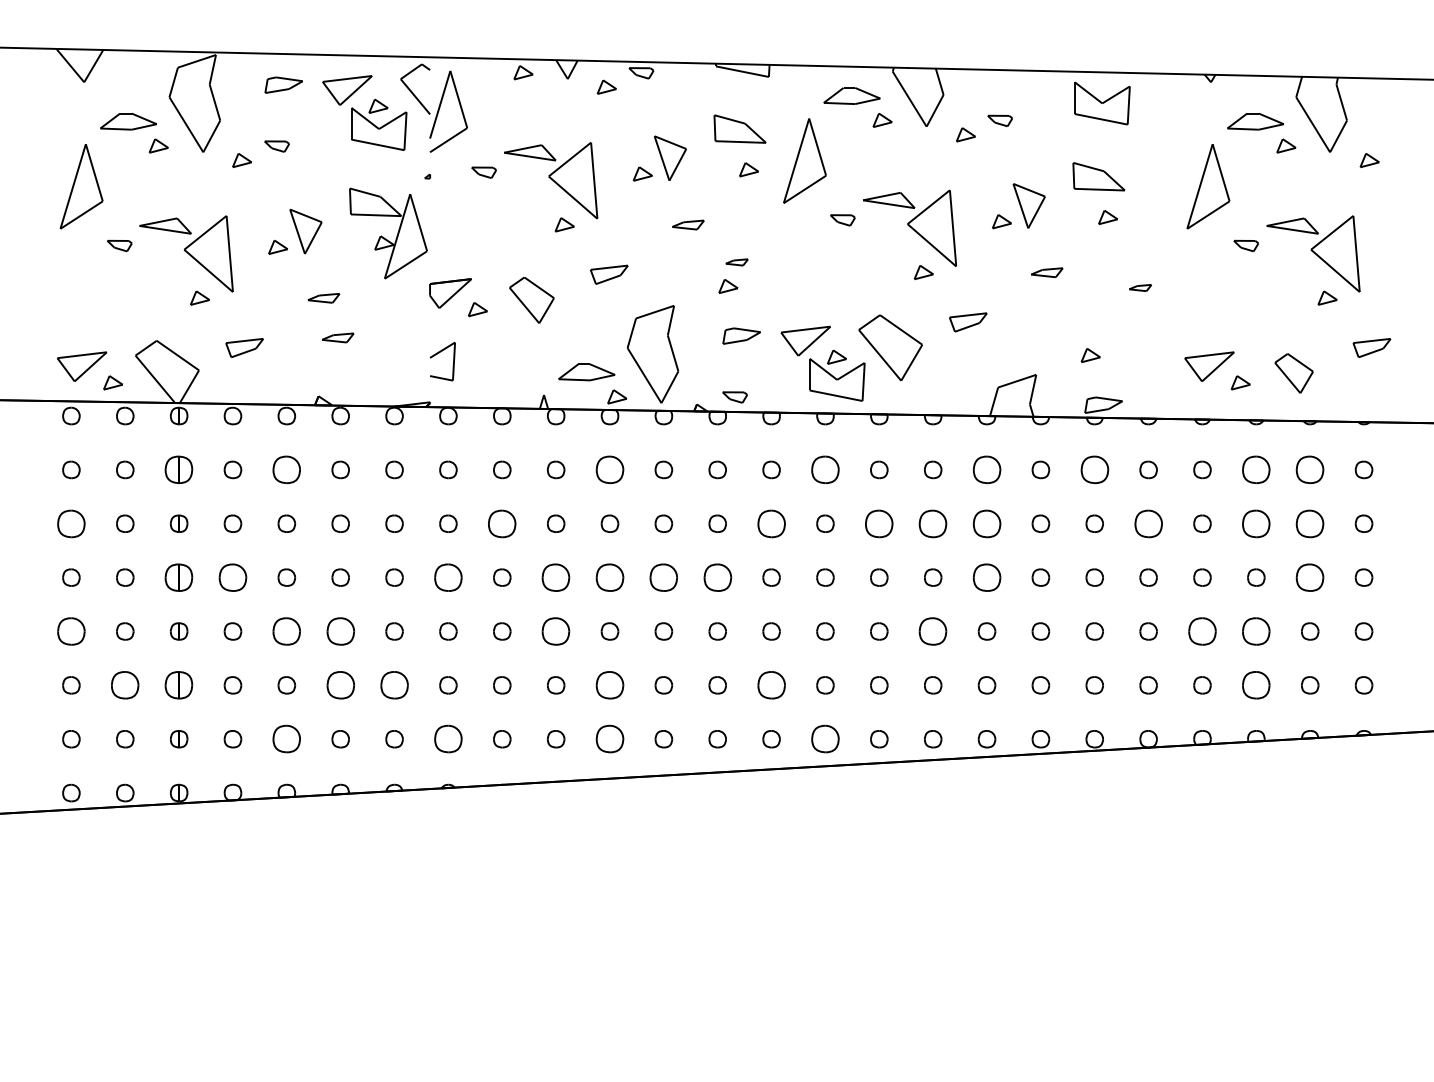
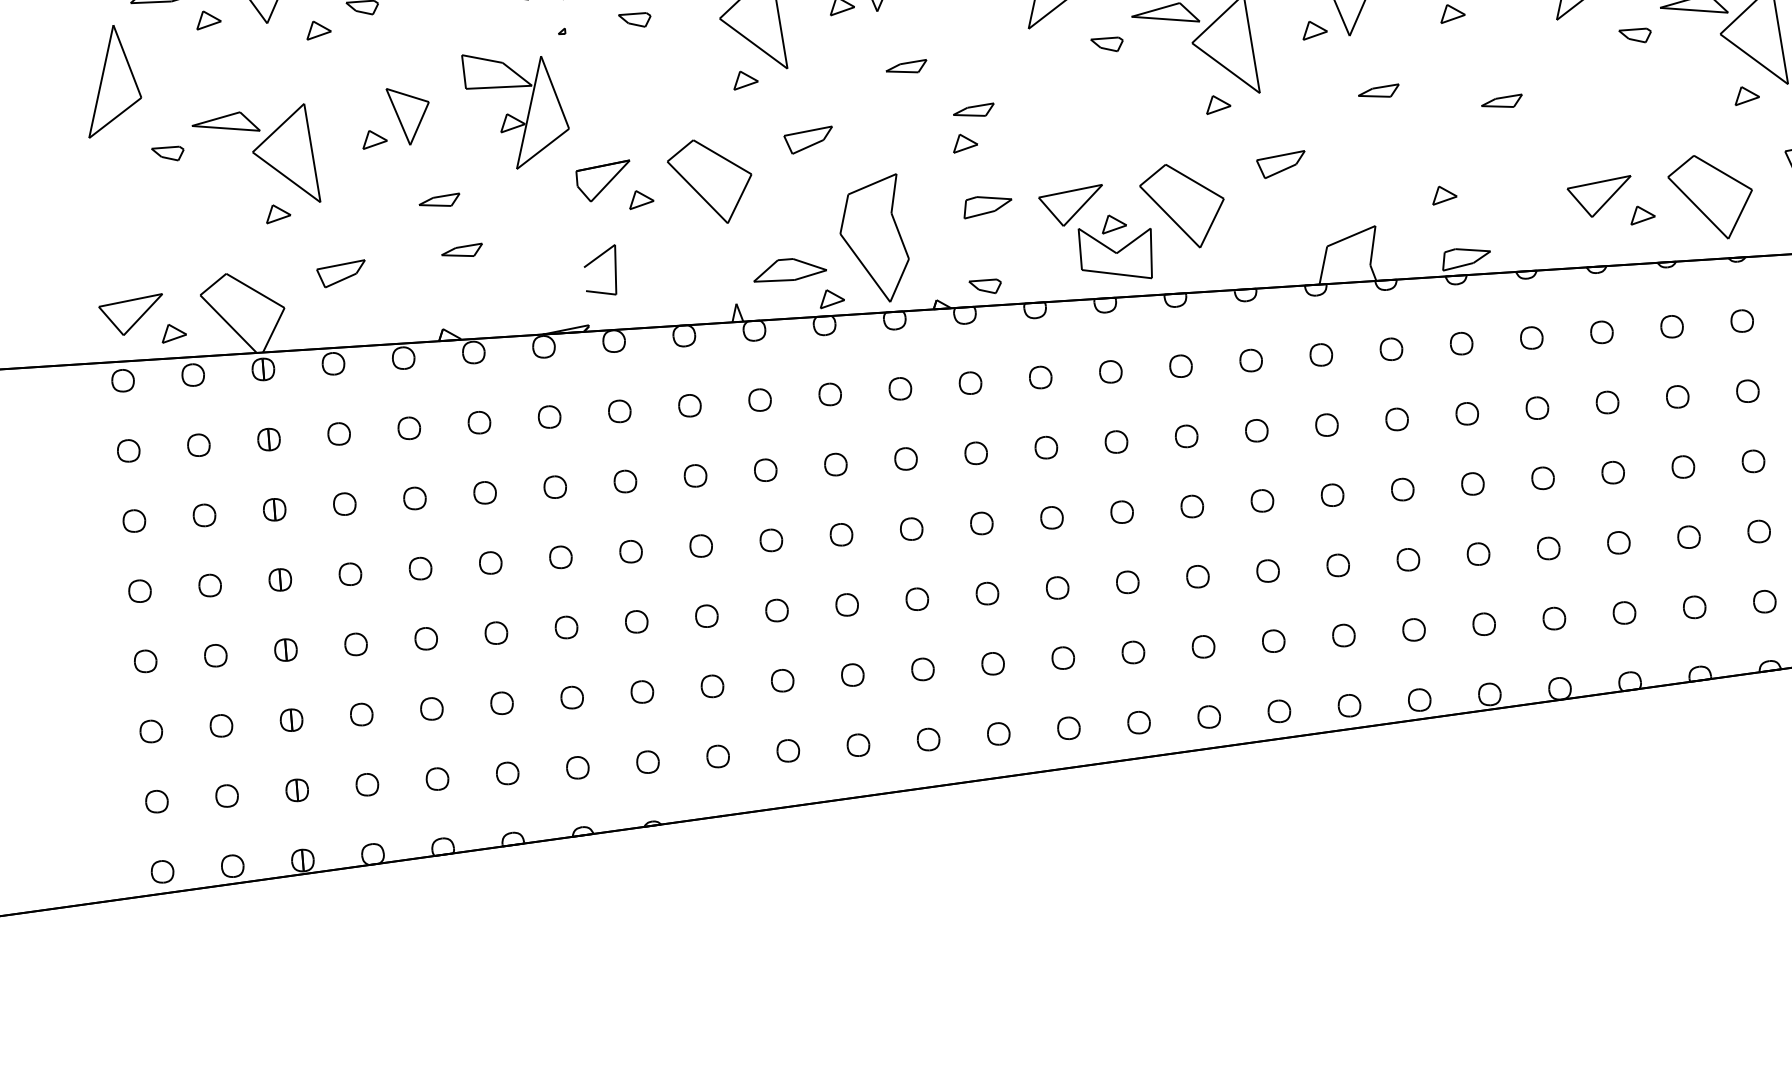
part: (736, 262) -> (973, 111), size x1.43
part: (1140, 287) -> (1502, 101), size x1.43
part: (531, 300) -> (710, 182), size x1.43
part: (1293, 373) -> (1710, 197), size x1.67
part: (179, 469) -> (269, 439), size x0.62
part: (286, 469) -> (408, 427), size x0.62
part: (609, 469) -> (829, 393), size x0.62
part: (825, 469) -> (1110, 371), size x0.62
part: (986, 469) -> (1320, 354), size x0.62
part: (1094, 469) -> (1461, 343), size x0.62
part: (1256, 469) -> (1672, 326), size x0.62
part: (1310, 469) -> (1742, 320), size x0.62
part: (71, 523) -> (134, 520), size x0.62
part: (502, 523) -> (695, 475), size x0.62
part: (771, 523) -> (1046, 447), size x0.62
part: (879, 523) -> (1186, 436), size x0.62
part: (933, 523) -> (1257, 430), size x0.62
part: (986, 523) -> (1326, 424), size x0.62
part: (1148, 523) -> (1537, 407), size x0.62
part: (1256, 523) -> (1677, 396), size x0.62
part: (1310, 523) -> (1748, 390), size x0.62
part: (179, 577) -> (280, 579), size x0.62
part: (232, 577) -> (349, 574), size x0.62
part: (448, 577) -> (631, 551), size x0.62
part: (556, 577) -> (771, 540), size x0.62
part: (609, 577) -> (840, 534), size x0.62
part: (663, 577) -> (911, 528), size x0.62
part: (717, 577) -> (981, 523), size x0.62
part: (986, 577) -> (1331, 495), size x0.62
part: (1310, 577) -> (1753, 461), size x0.62
part: (71, 631) -> (145, 661), size x0.62
part: (286, 631) -> (425, 638), size x0.62
part: (340, 631) -> (496, 633), size x0.62
part: (556, 631) -> (777, 610), size x0.62
part: (933, 631) -> (1268, 571), size x0.62
part: (1202, 631) -> (1618, 542), size x0.62
part: (1256, 631) -> (1689, 537), size x0.62
part: (125, 685) -> (221, 726), size x0.62
part: (179, 685) -> (292, 720), size x0.62
part: (340, 685) -> (501, 703), size x0.62
part: (394, 685) -> (572, 697), size x0.62
part: (609, 685) -> (852, 675), size x0.62
part: (771, 685) -> (1063, 658), size x0.62
part: (1256, 685) -> (1694, 607), size x0.62
part: (286, 739) -> (437, 779), size x0.62
part: (448, 739) -> (648, 762), size x0.62
part: (609, 739) -> (857, 745), size x0.62
part: (825, 739) -> (1139, 723), size x0.62

